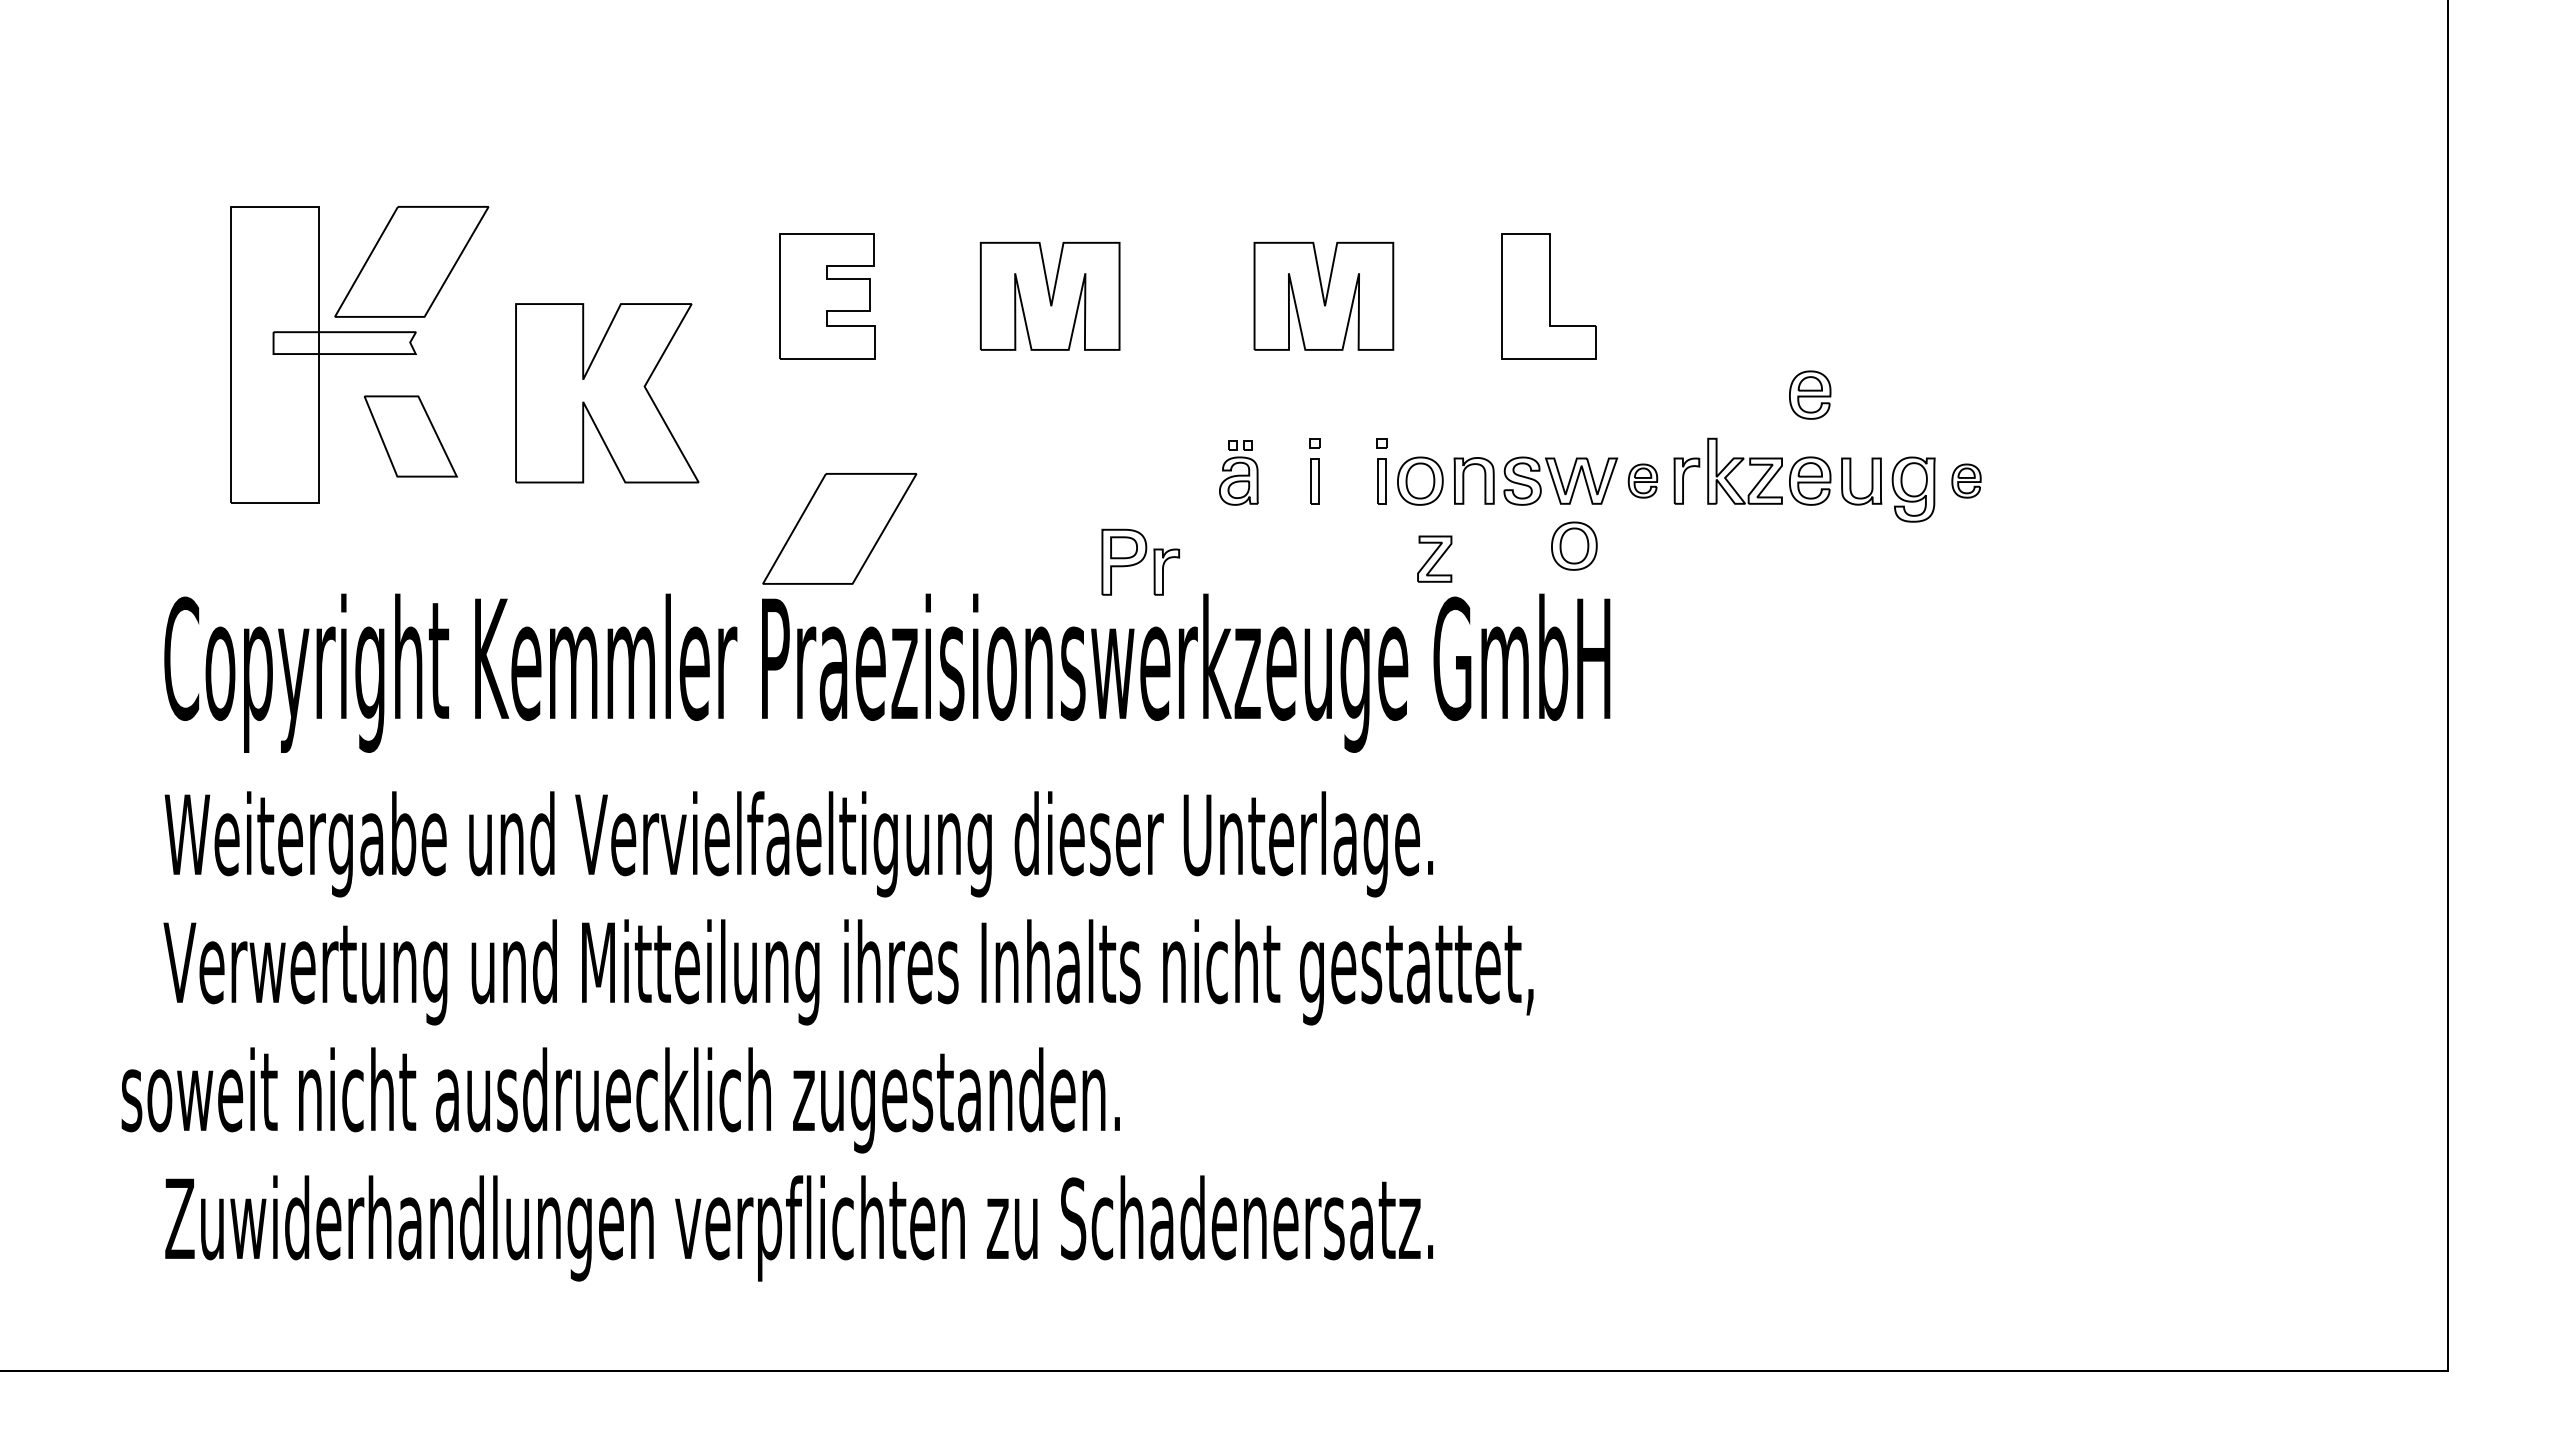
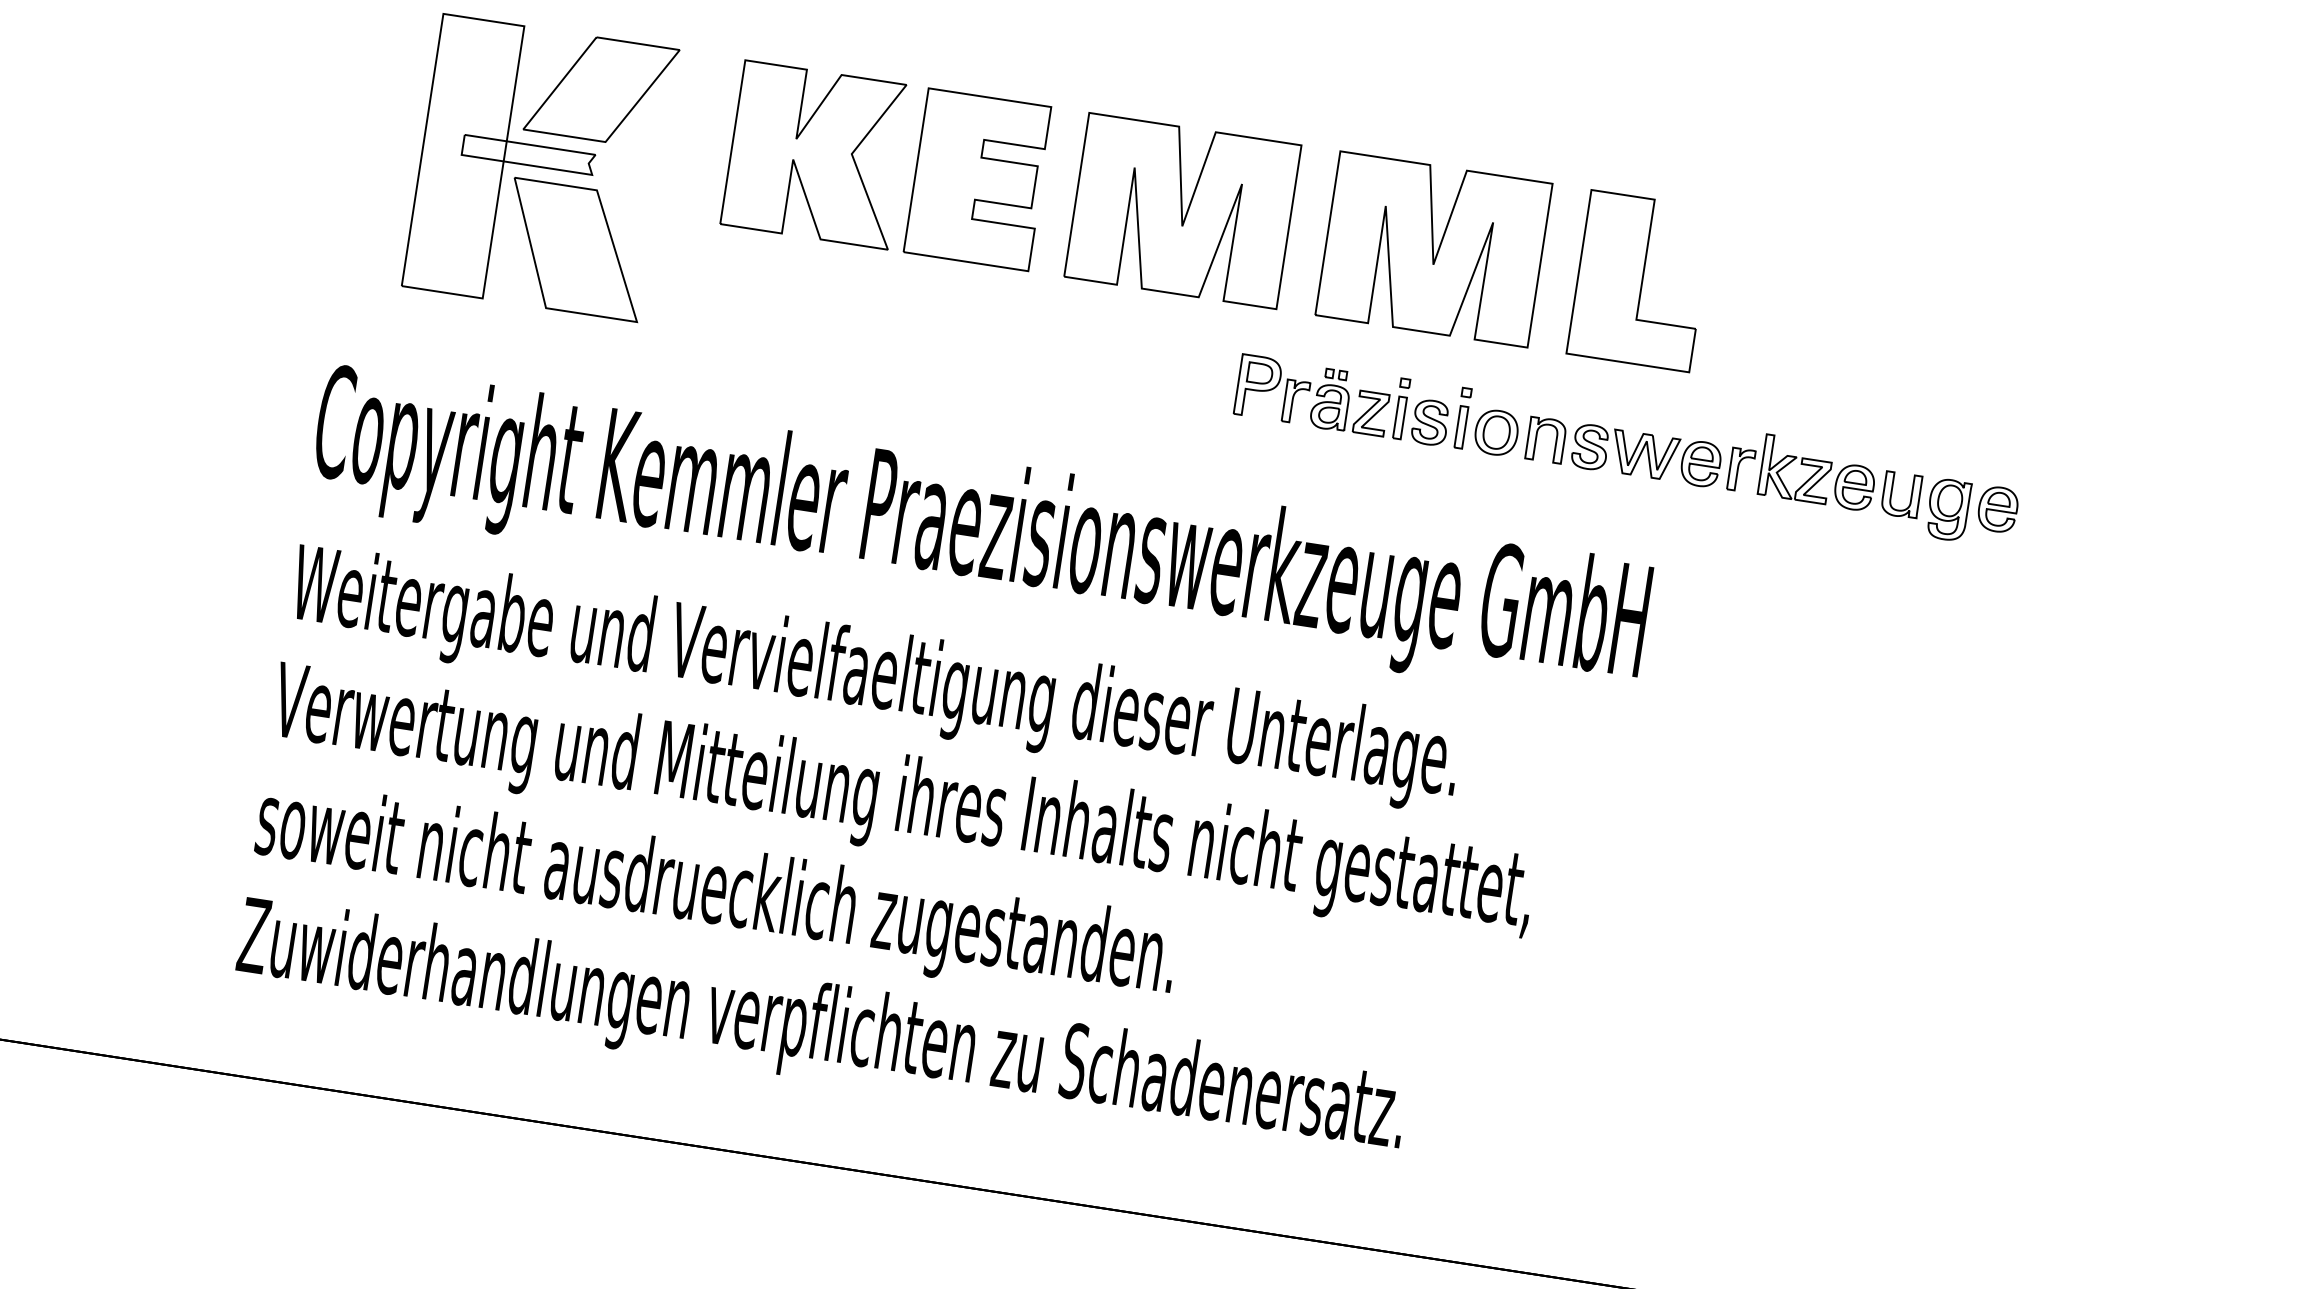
part: (827, 295) -> (978, 179), size x1.43
part: (1548, 295) -> (1640, 280), size x1.43
part: (1049, 296) -> (1182, 211), size x1.67
part: (1323, 296) -> (1433, 249), size x1.67
part: (607, 393) -> (816, 155), moved
part: (1810, 394) -> (1866, 407), removed
part: (410, 436) -> (575, 249), size x1.67
part: (1348, 480) -> (1430, 422), added
part: (1642, 480) -> (1700, 463), size x1.43
part: (1966, 480) -> (1998, 508), size x1.43
part: (839, 528) -> (956, 394), removed
part: (1574, 545) -> (1629, 513), removed
part: (1434, 558) -> (1371, 412), moved
part: (1140, 561) -> (1273, 388), moved
text: (620, 1100) -> (715, 895), moved

